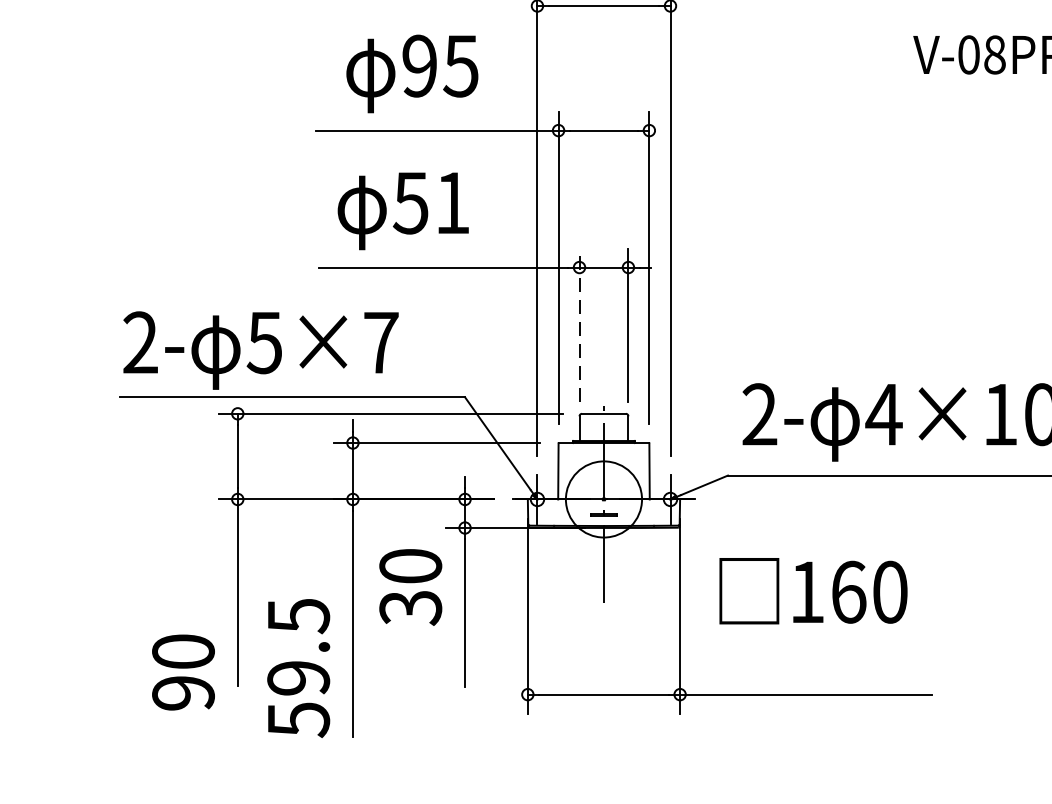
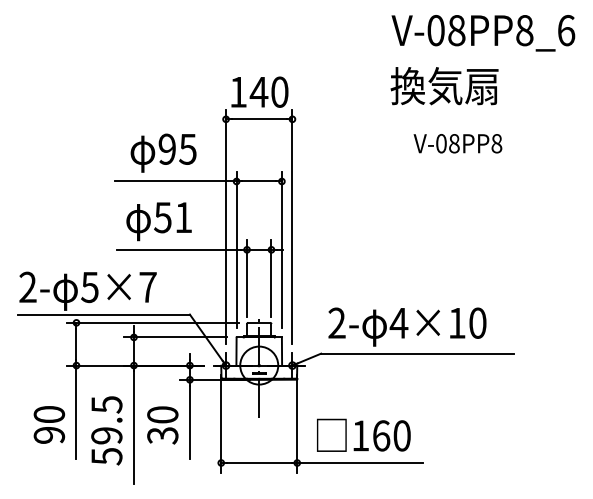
line: (580, 324) -> (247, 278), dashed -> solid
text: (410, 587) -> (162, 425), moved
text: (812, 589) -> (363, 434), moved
text: (297, 667) -> (106, 430), moved
text: (183, 671) -> (49, 424), moved

